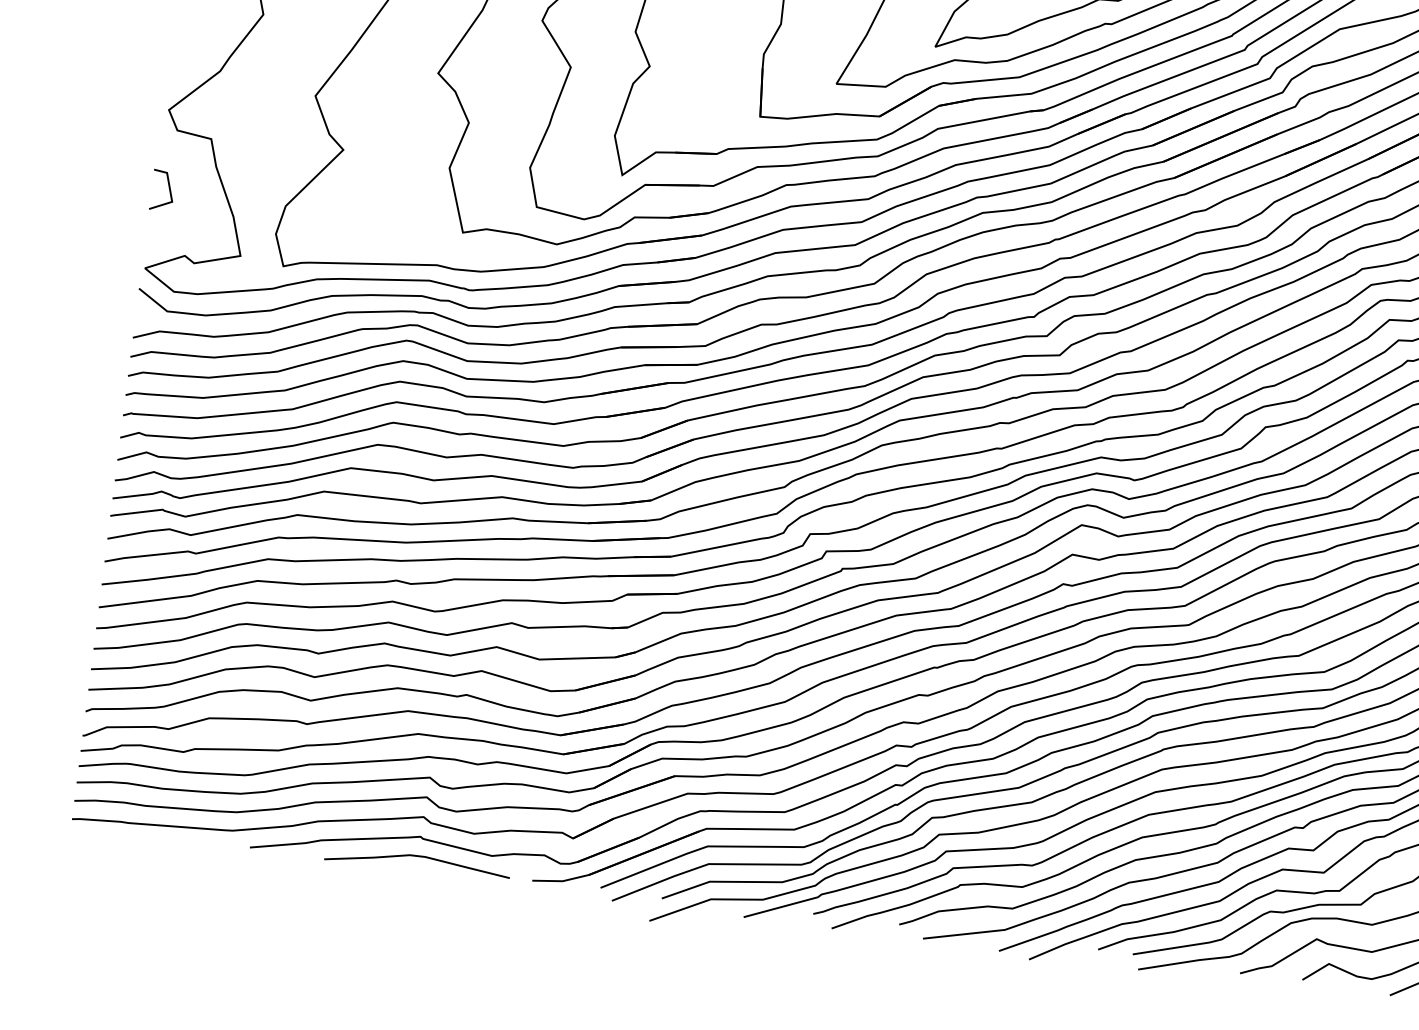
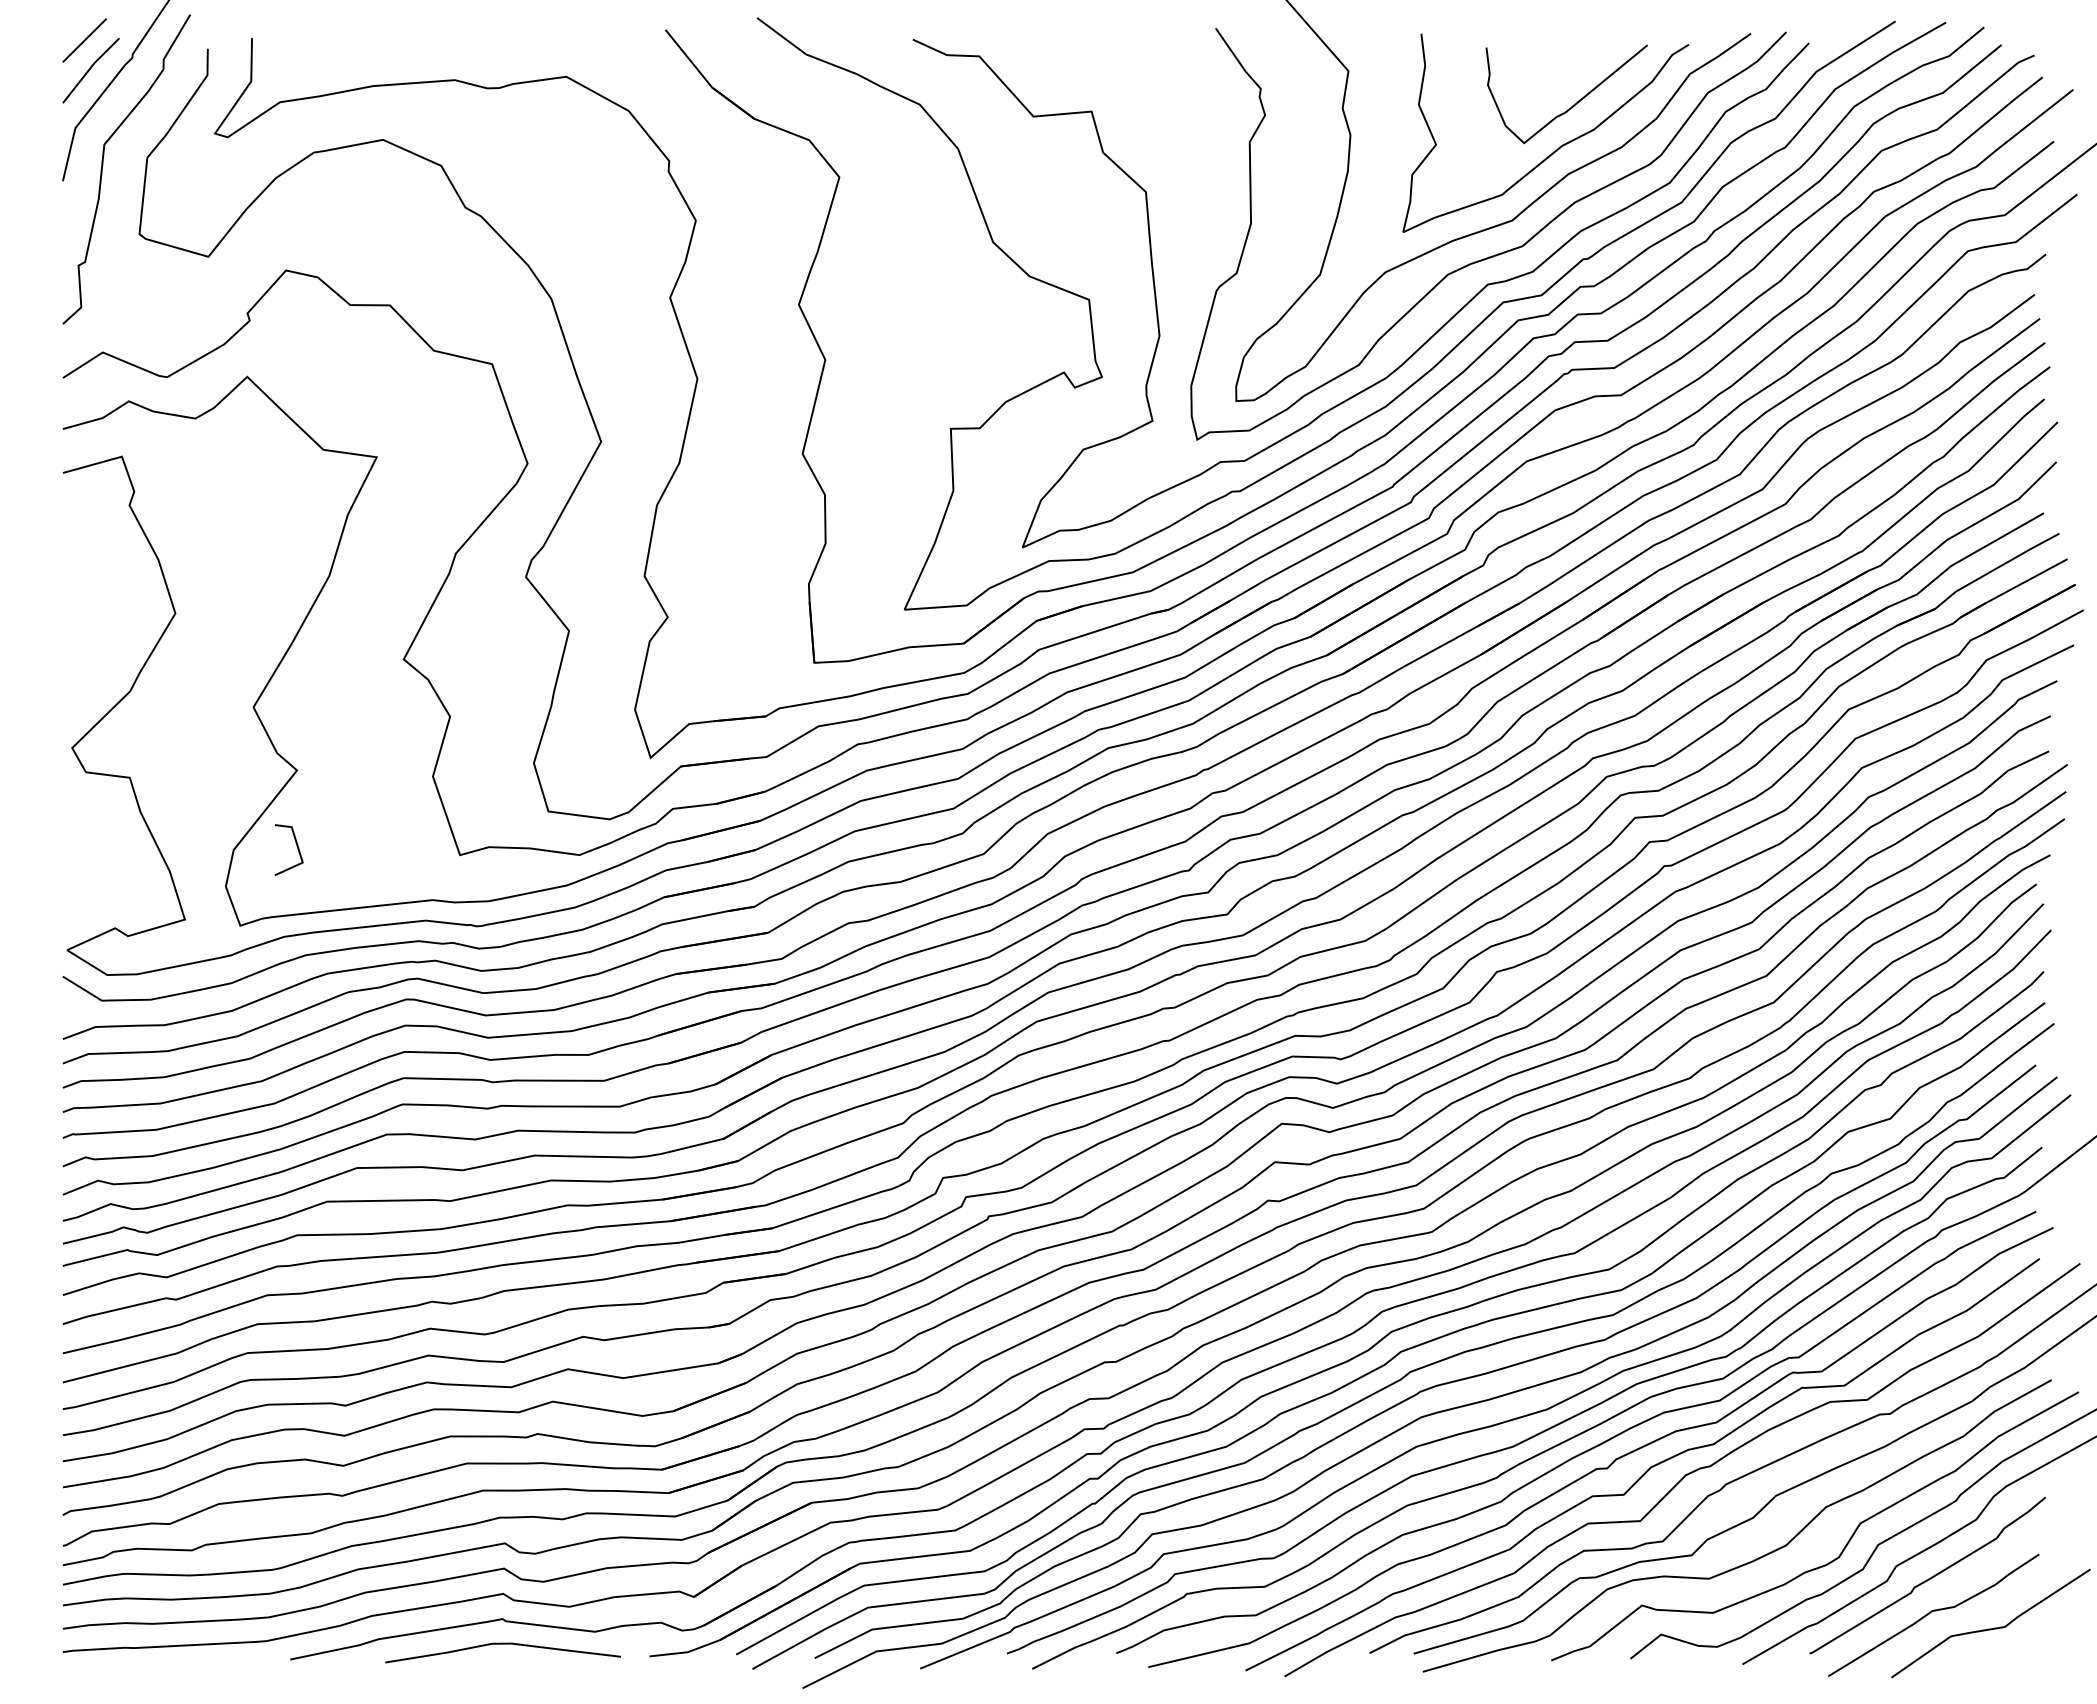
line: (168, 188) -> (296, 846), moved

